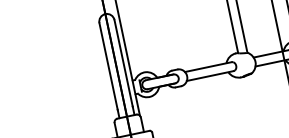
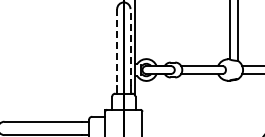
line: (123, 63) -> (130, 47), solid -> dashed
line: (108, 66) -> (117, 47), solid -> dashed

